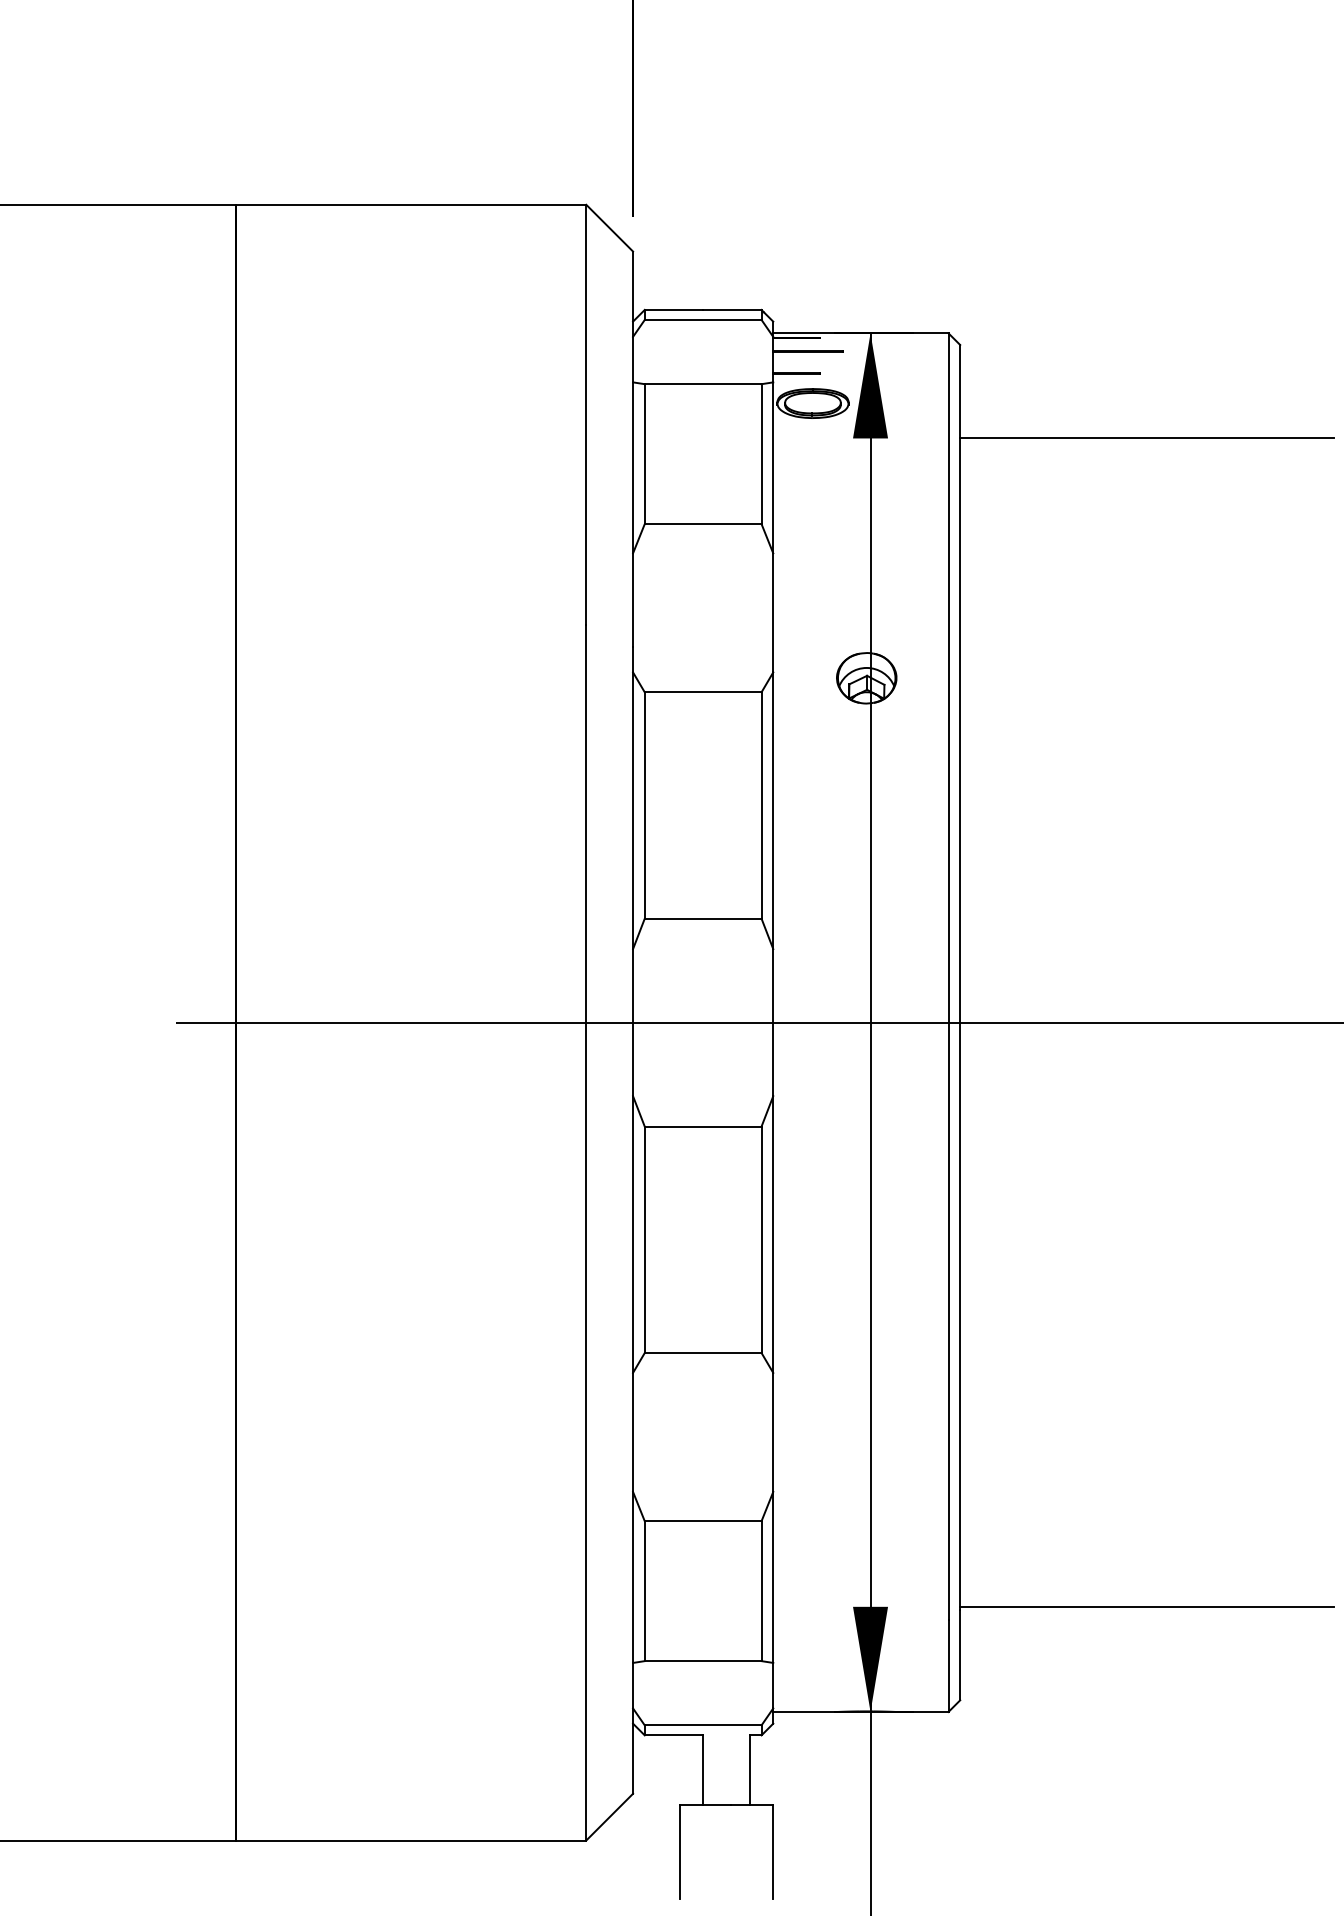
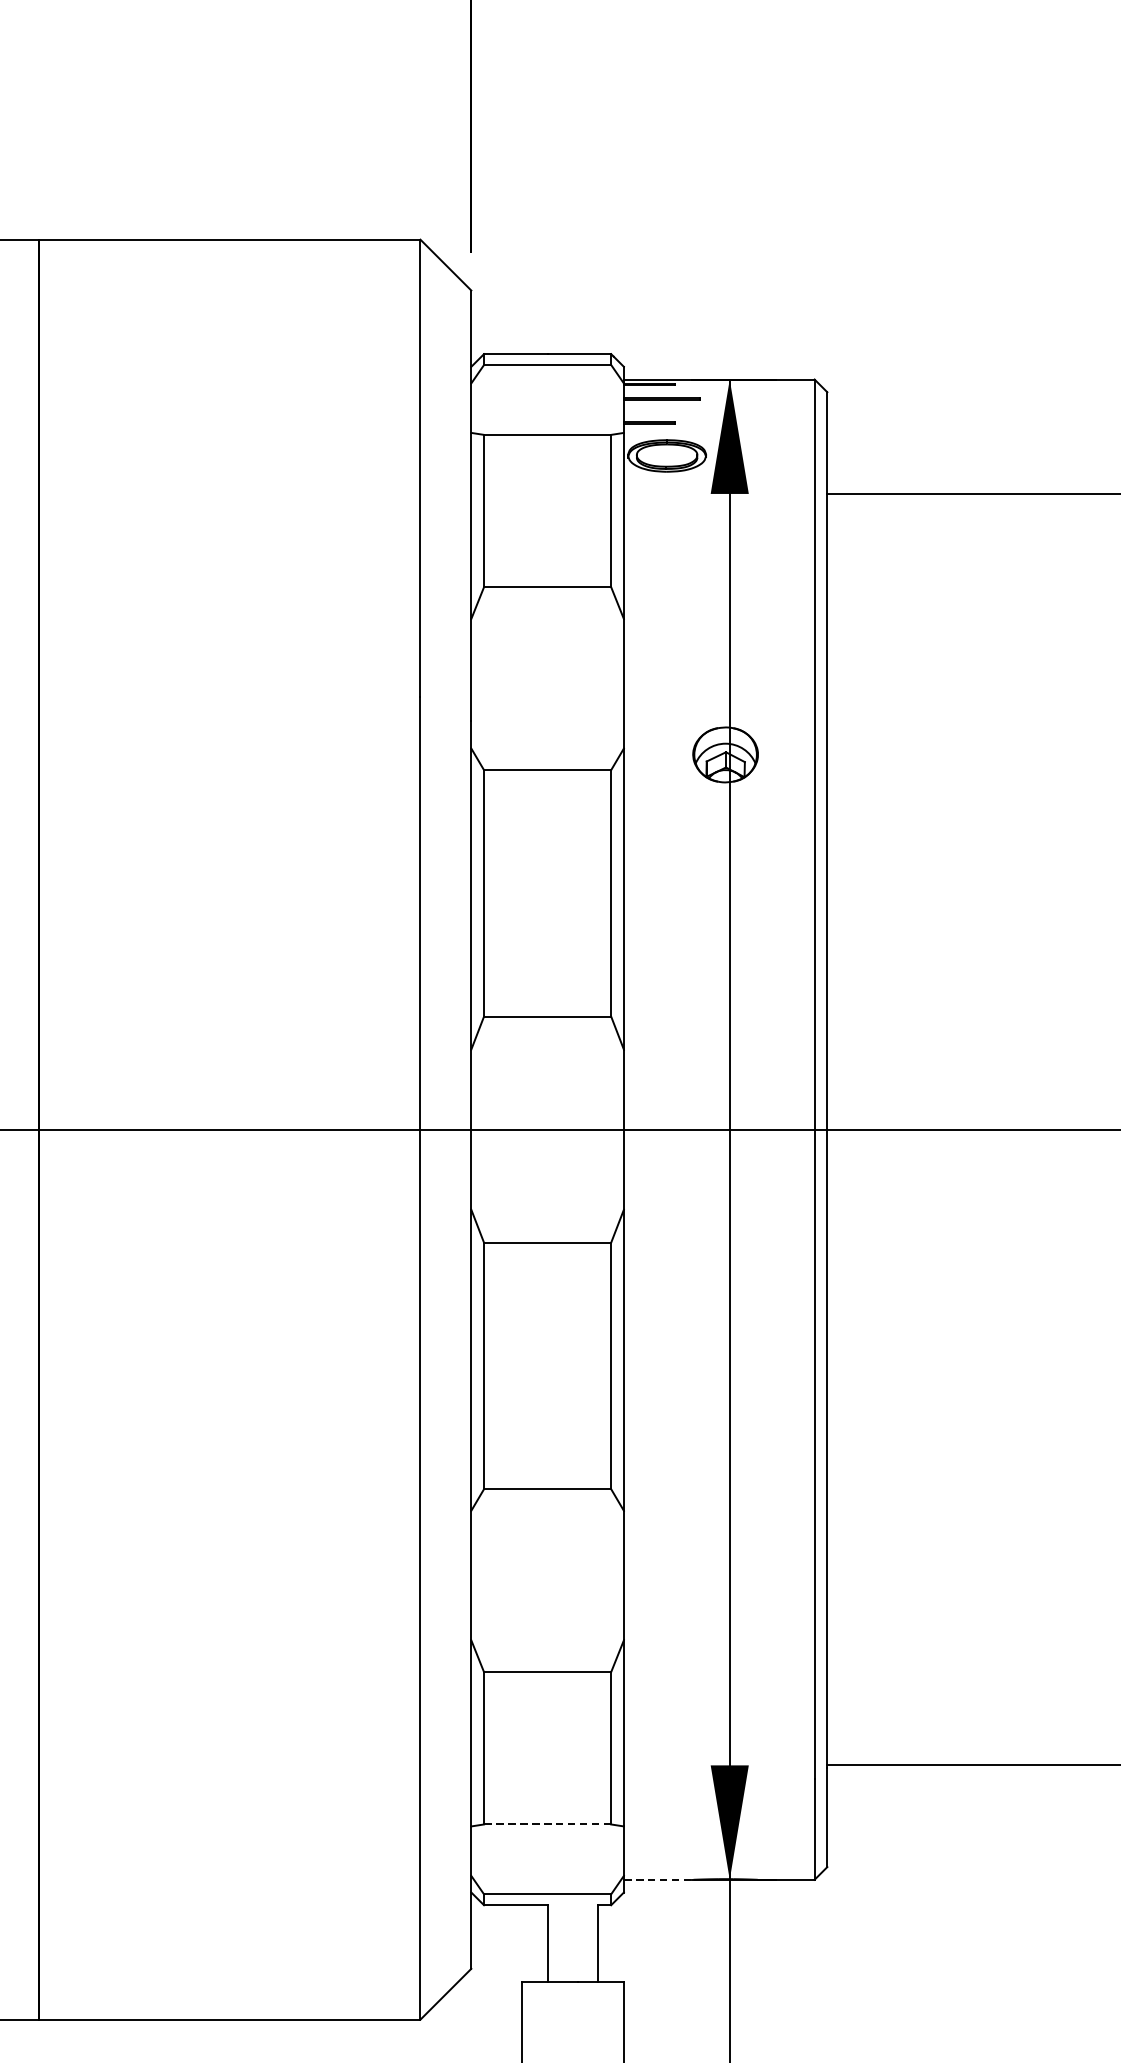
line: (703, 1661) -> (547, 1824), solid -> dashed
line: (805, 1711) -> (658, 1879), solid -> dashed

